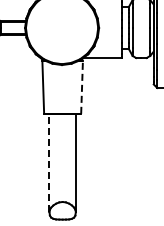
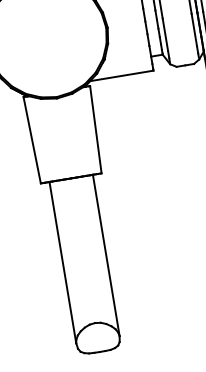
line: (82, 86) -> (96, 128), dashed -> solid
line: (49, 162) -> (62, 261), dashed -> solid

